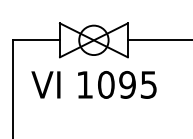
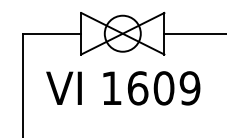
text: (127, 84) -> (163, 87), 1095 -> 1609

